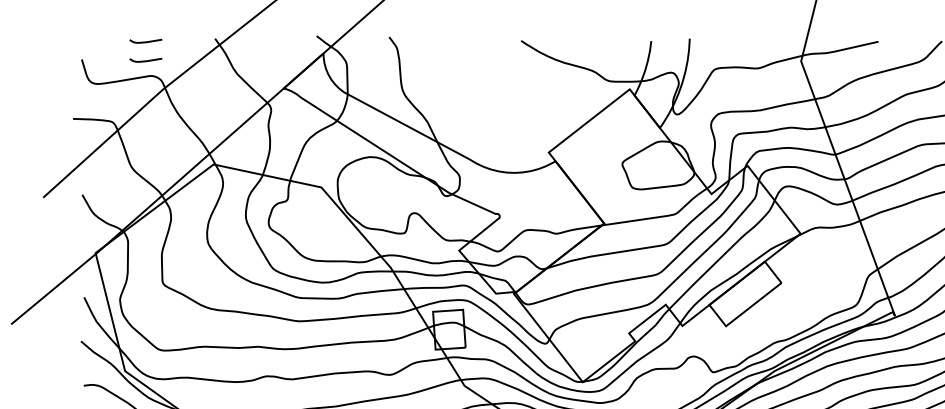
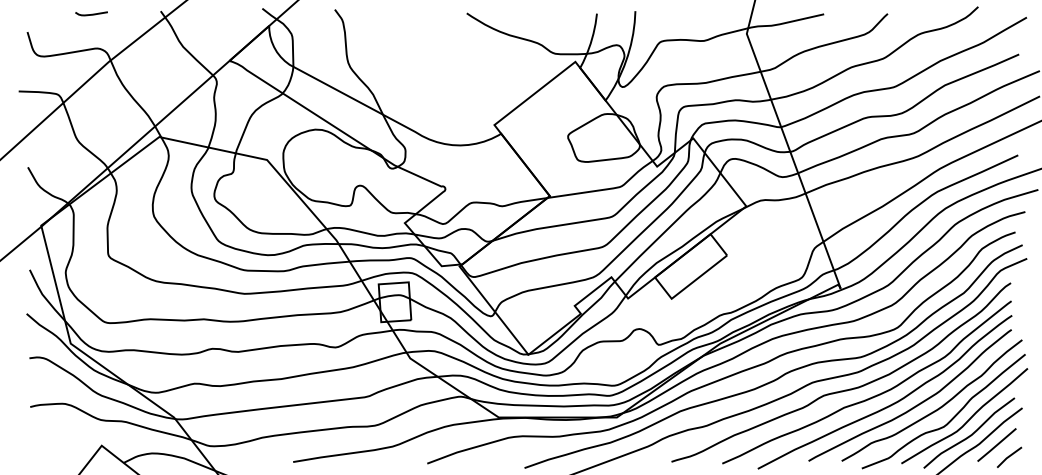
curve: (145, 59) -> (91, 32), removed

